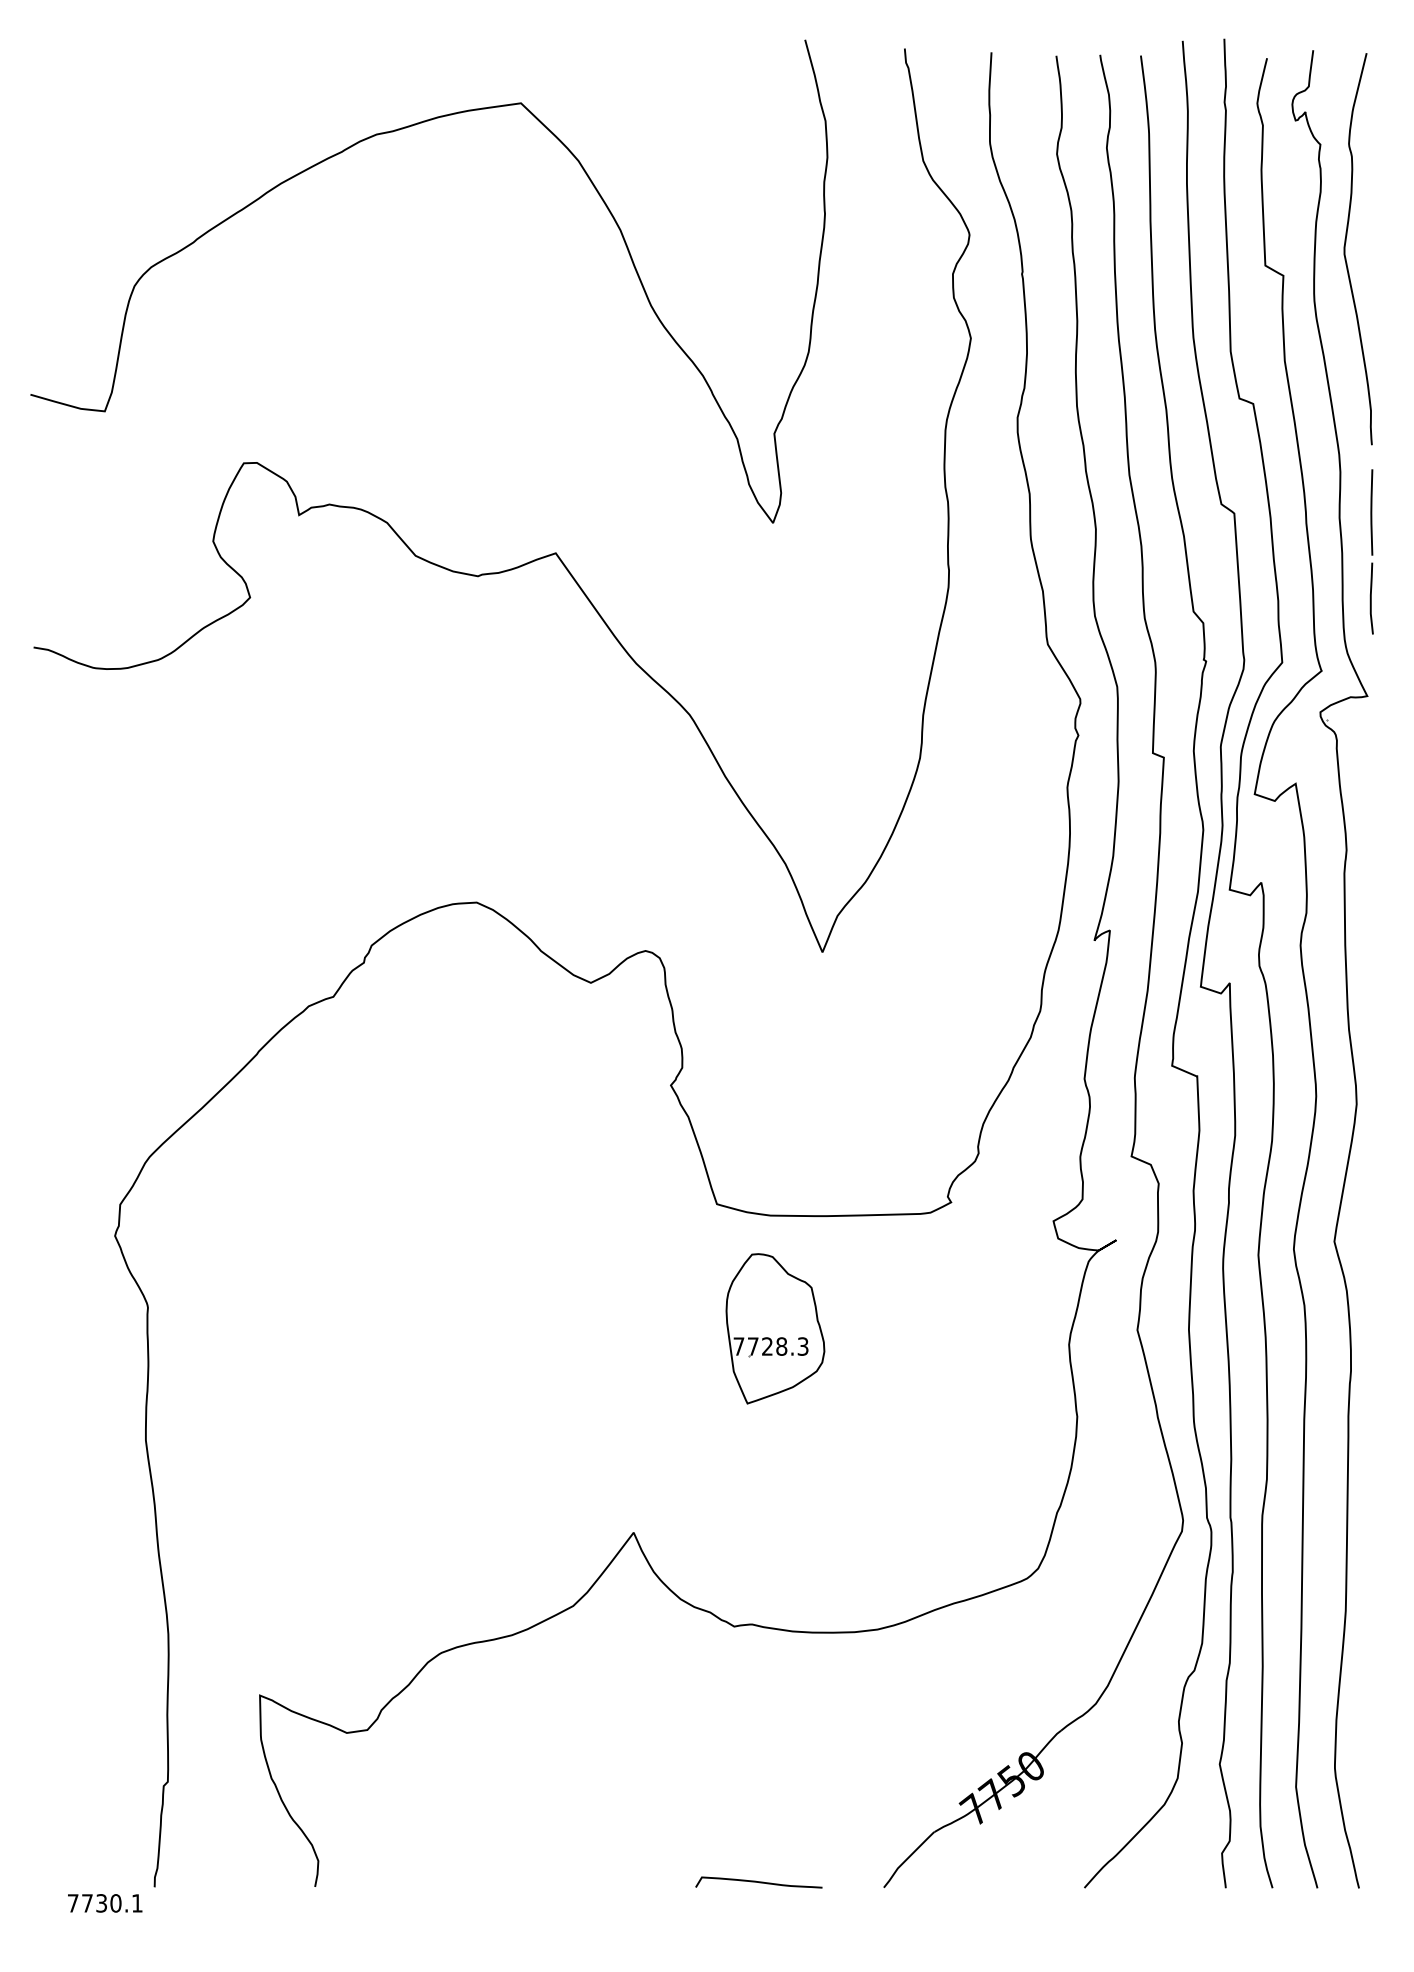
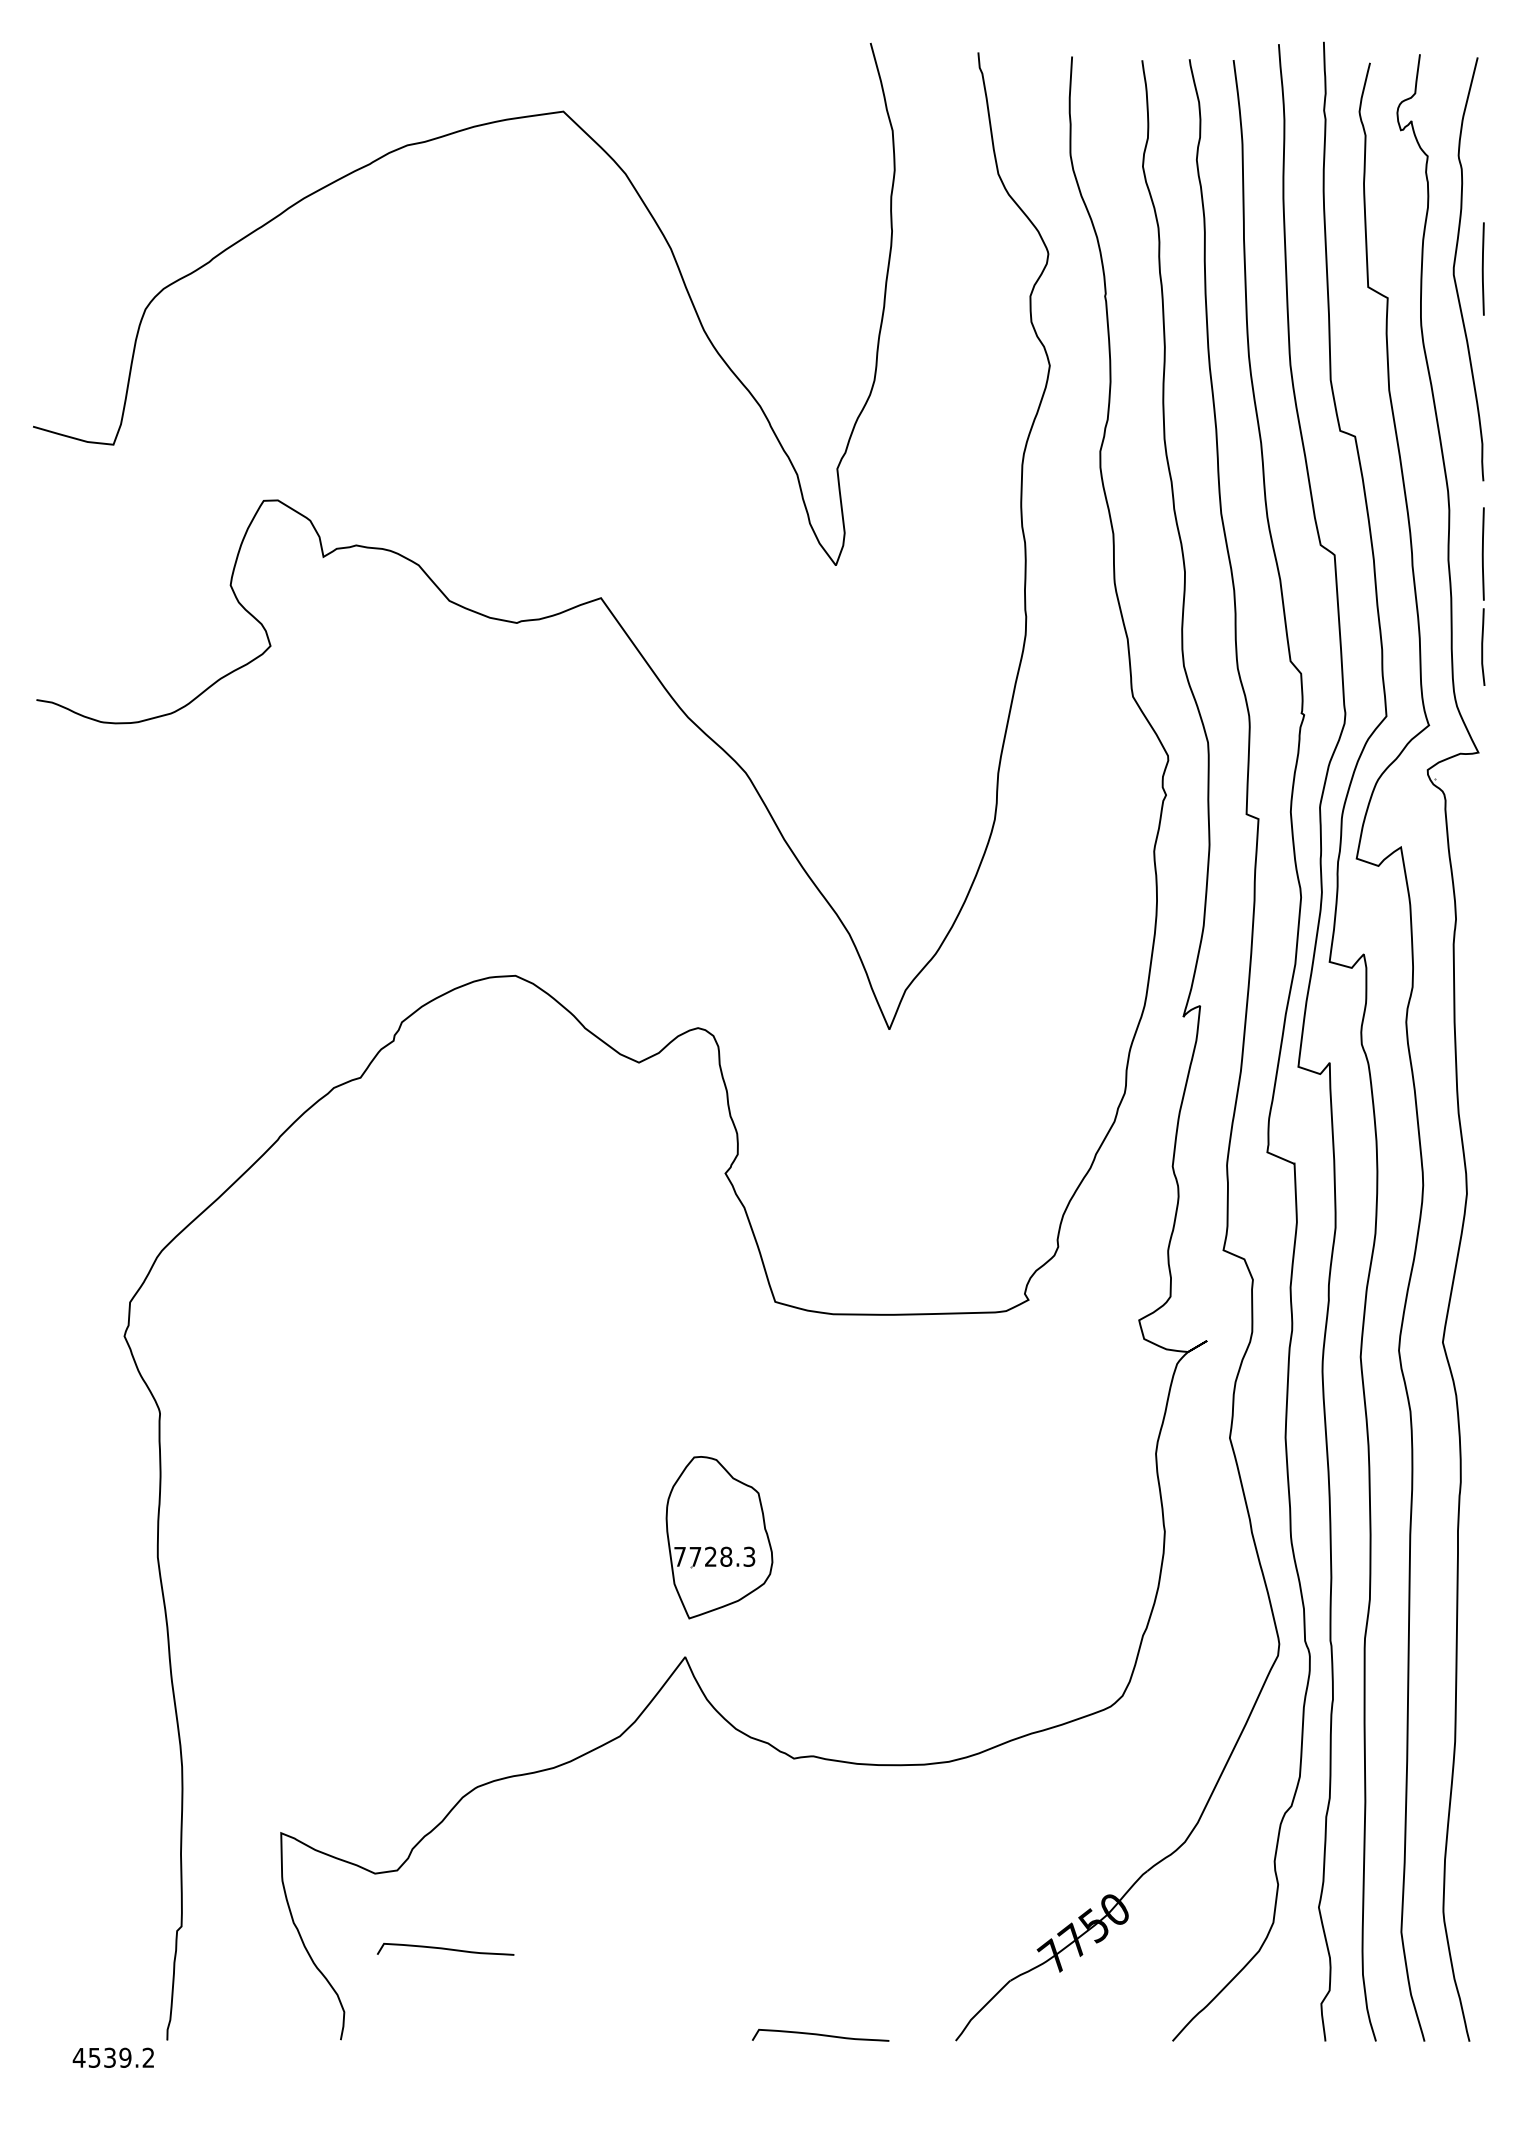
line: (1371, 248) -> (1482, 268), added
part: (775, 1328) -> (719, 1537), moved
curve: (411, 1802) -> (445, 1948), added
text: (104, 1903) -> (113, 2057), 7730.1 -> 4539.2

